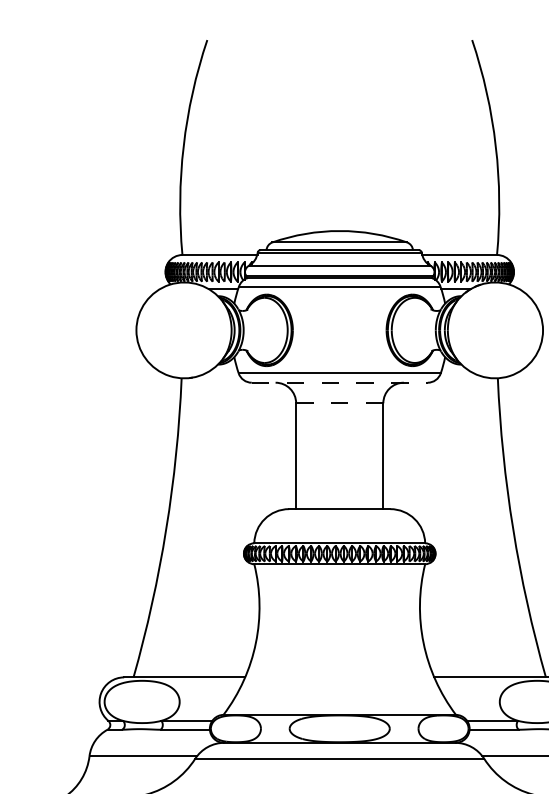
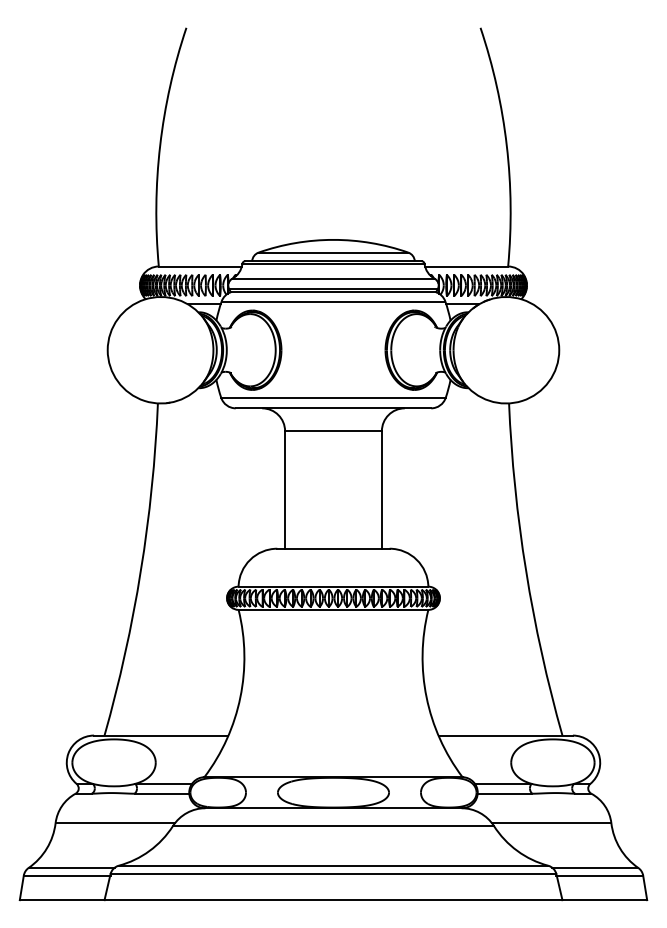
line: (339, 382) -> (333, 408), dashed -> solid
line: (339, 403) -> (333, 431), dashed -> solid

